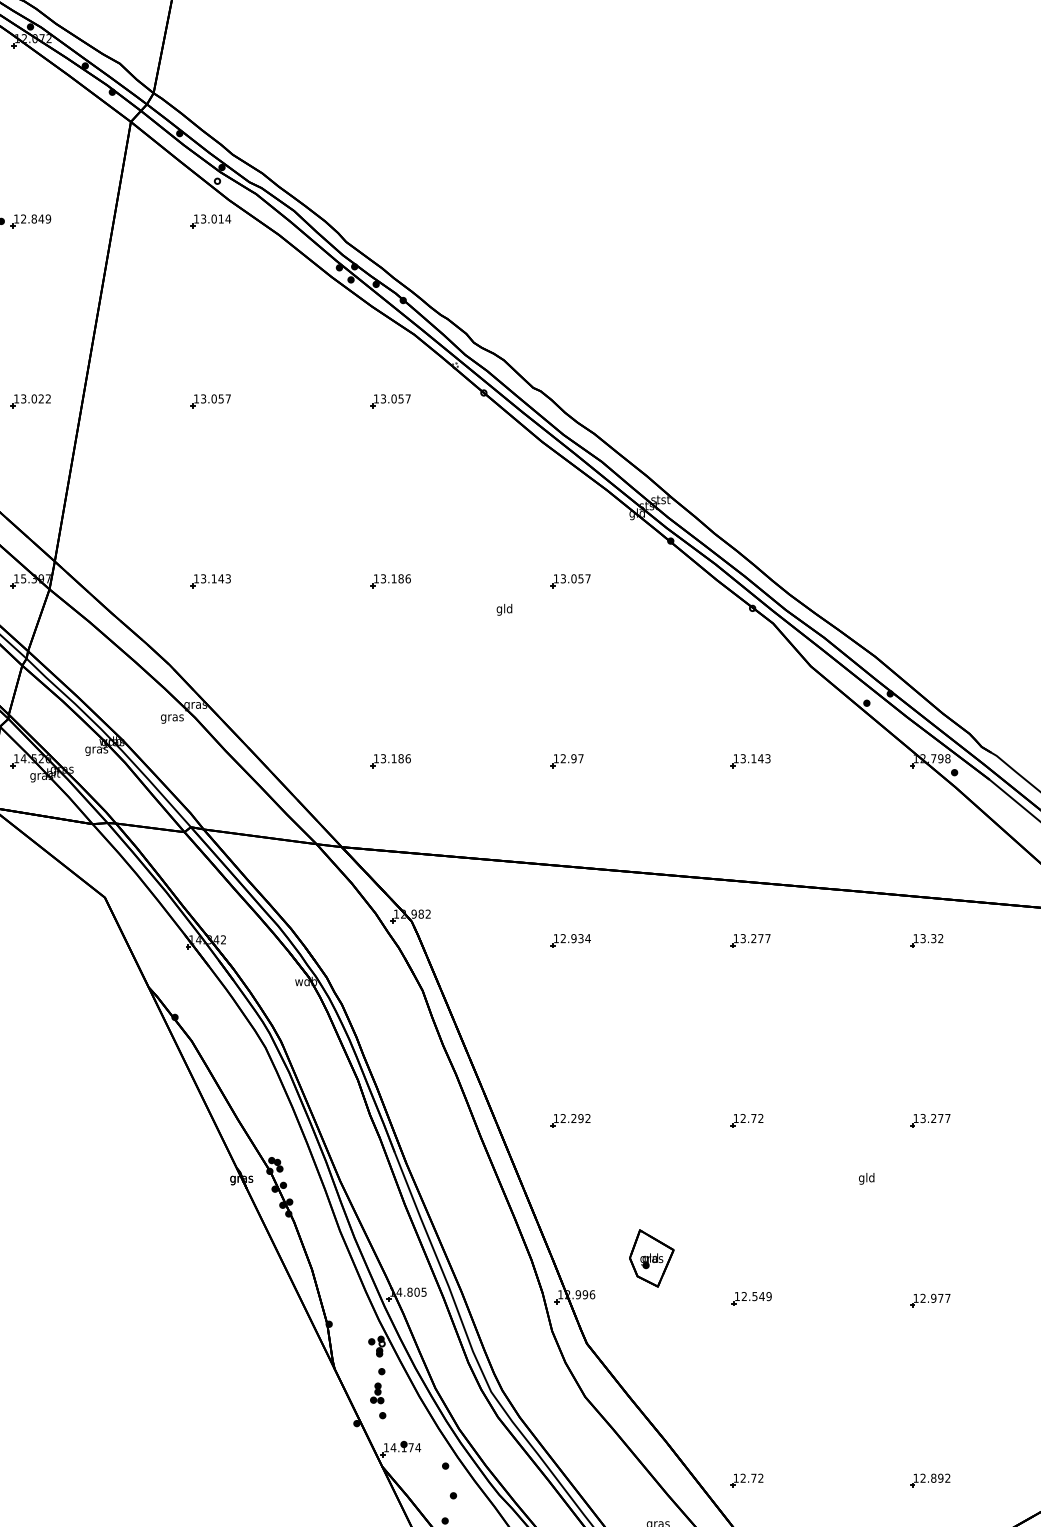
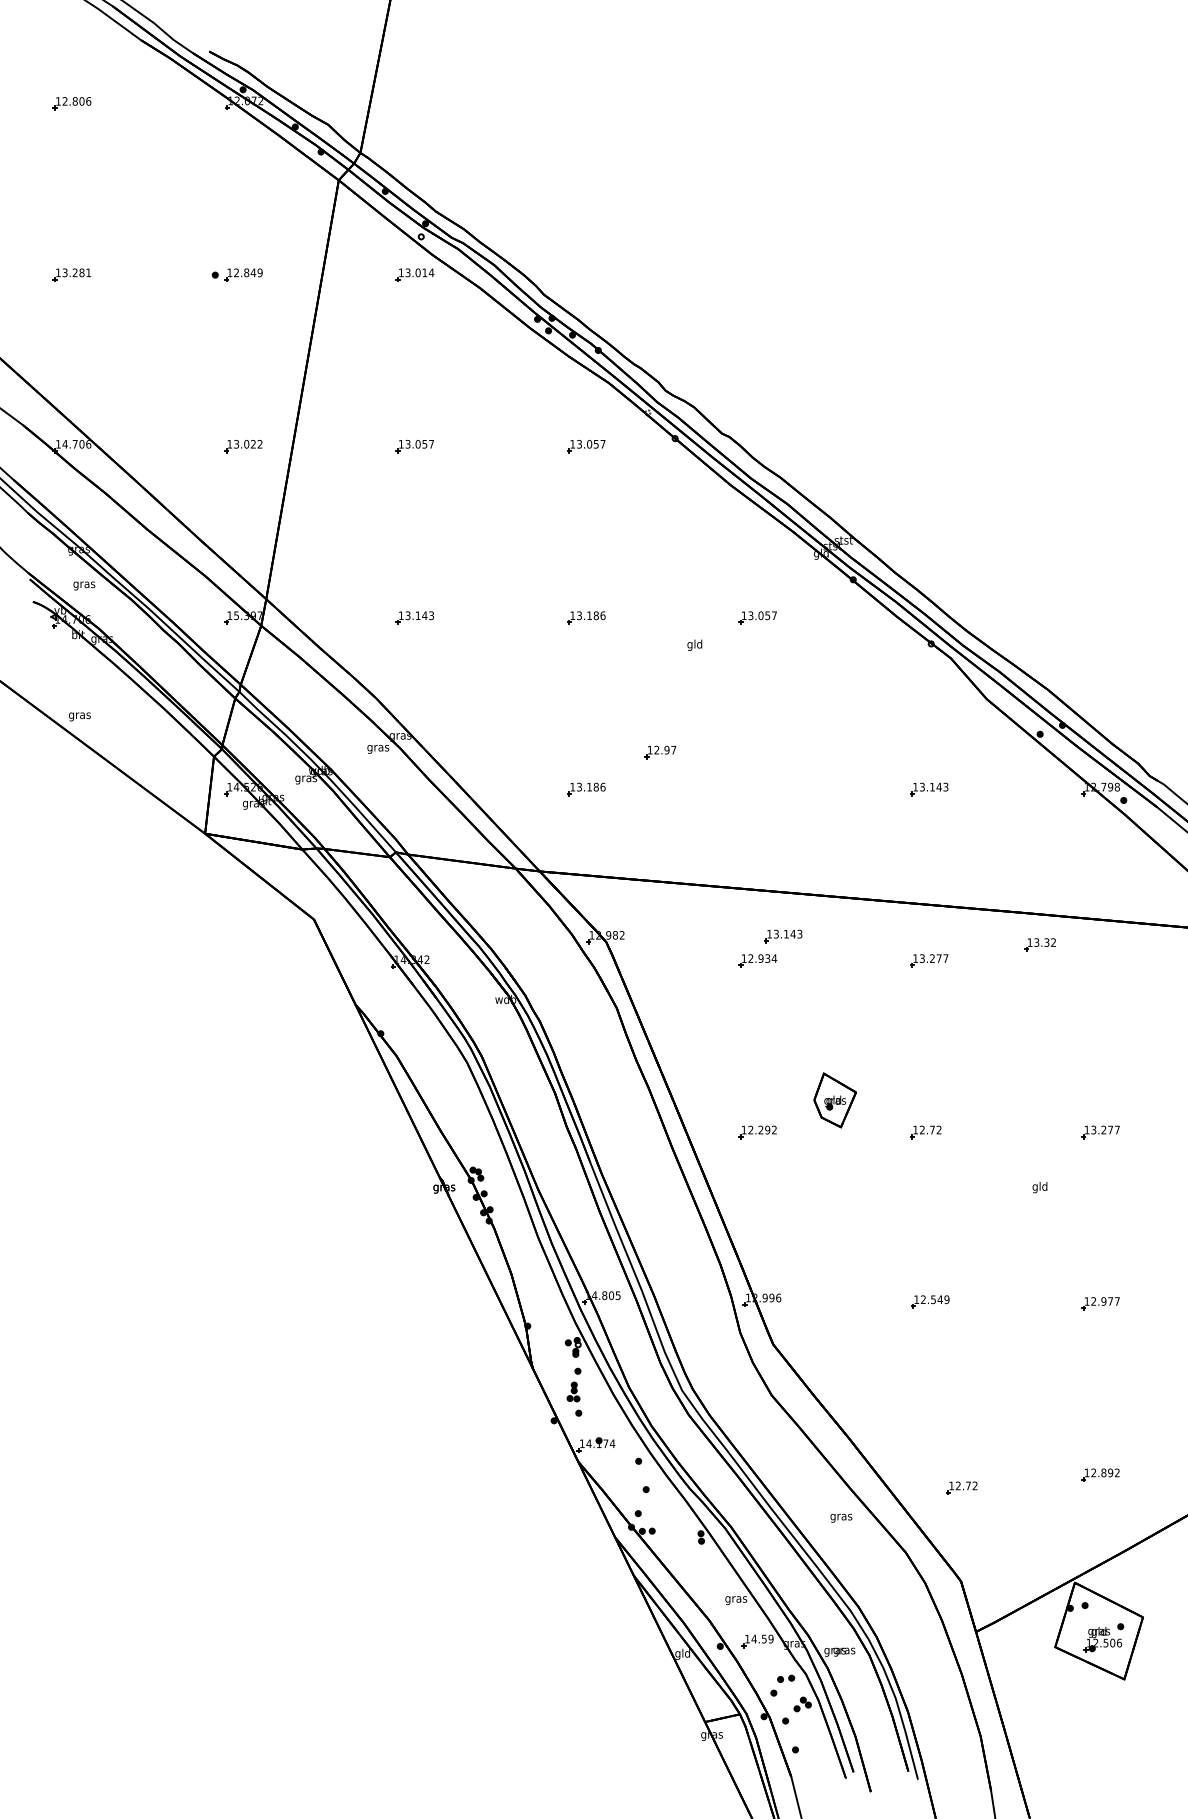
part: (567, 761) -> (660, 752), moved
part: (597, 915) -> (783, 936), added
part: (925, 940) -> (1039, 944), moved
part: (651, 1258) -> (834, 1100), moved
part: (746, 1479) -> (961, 1487), moved

